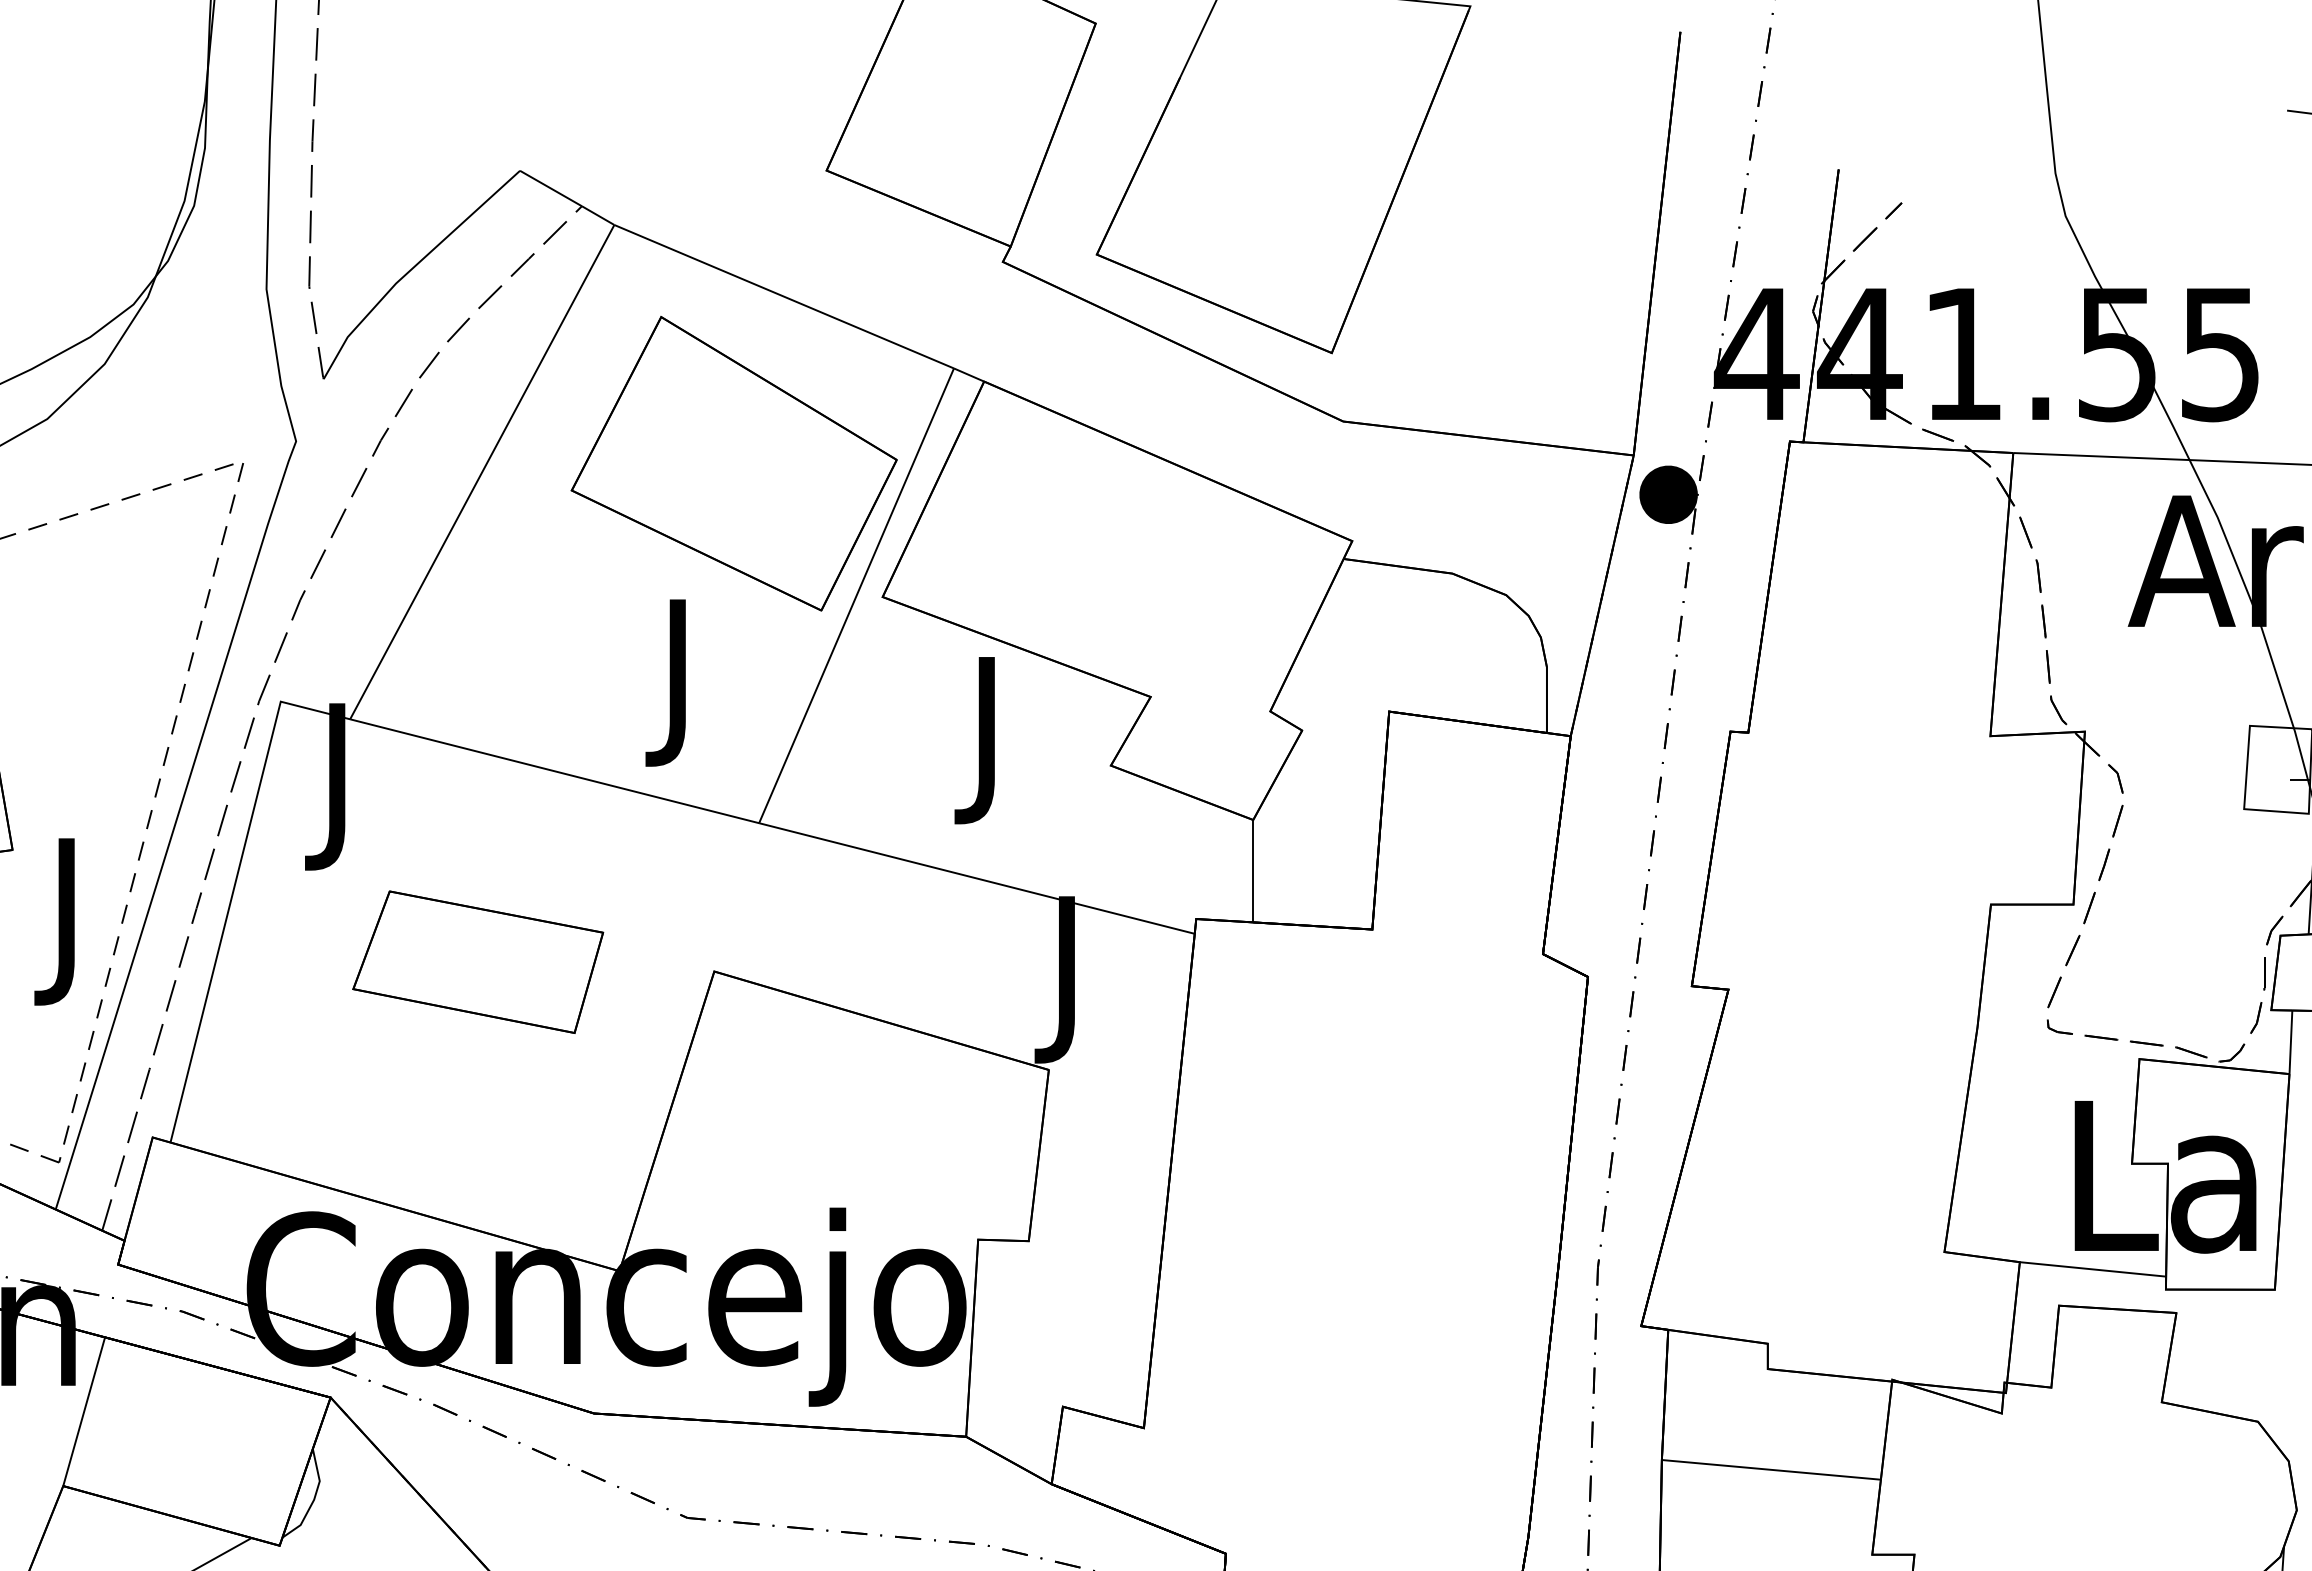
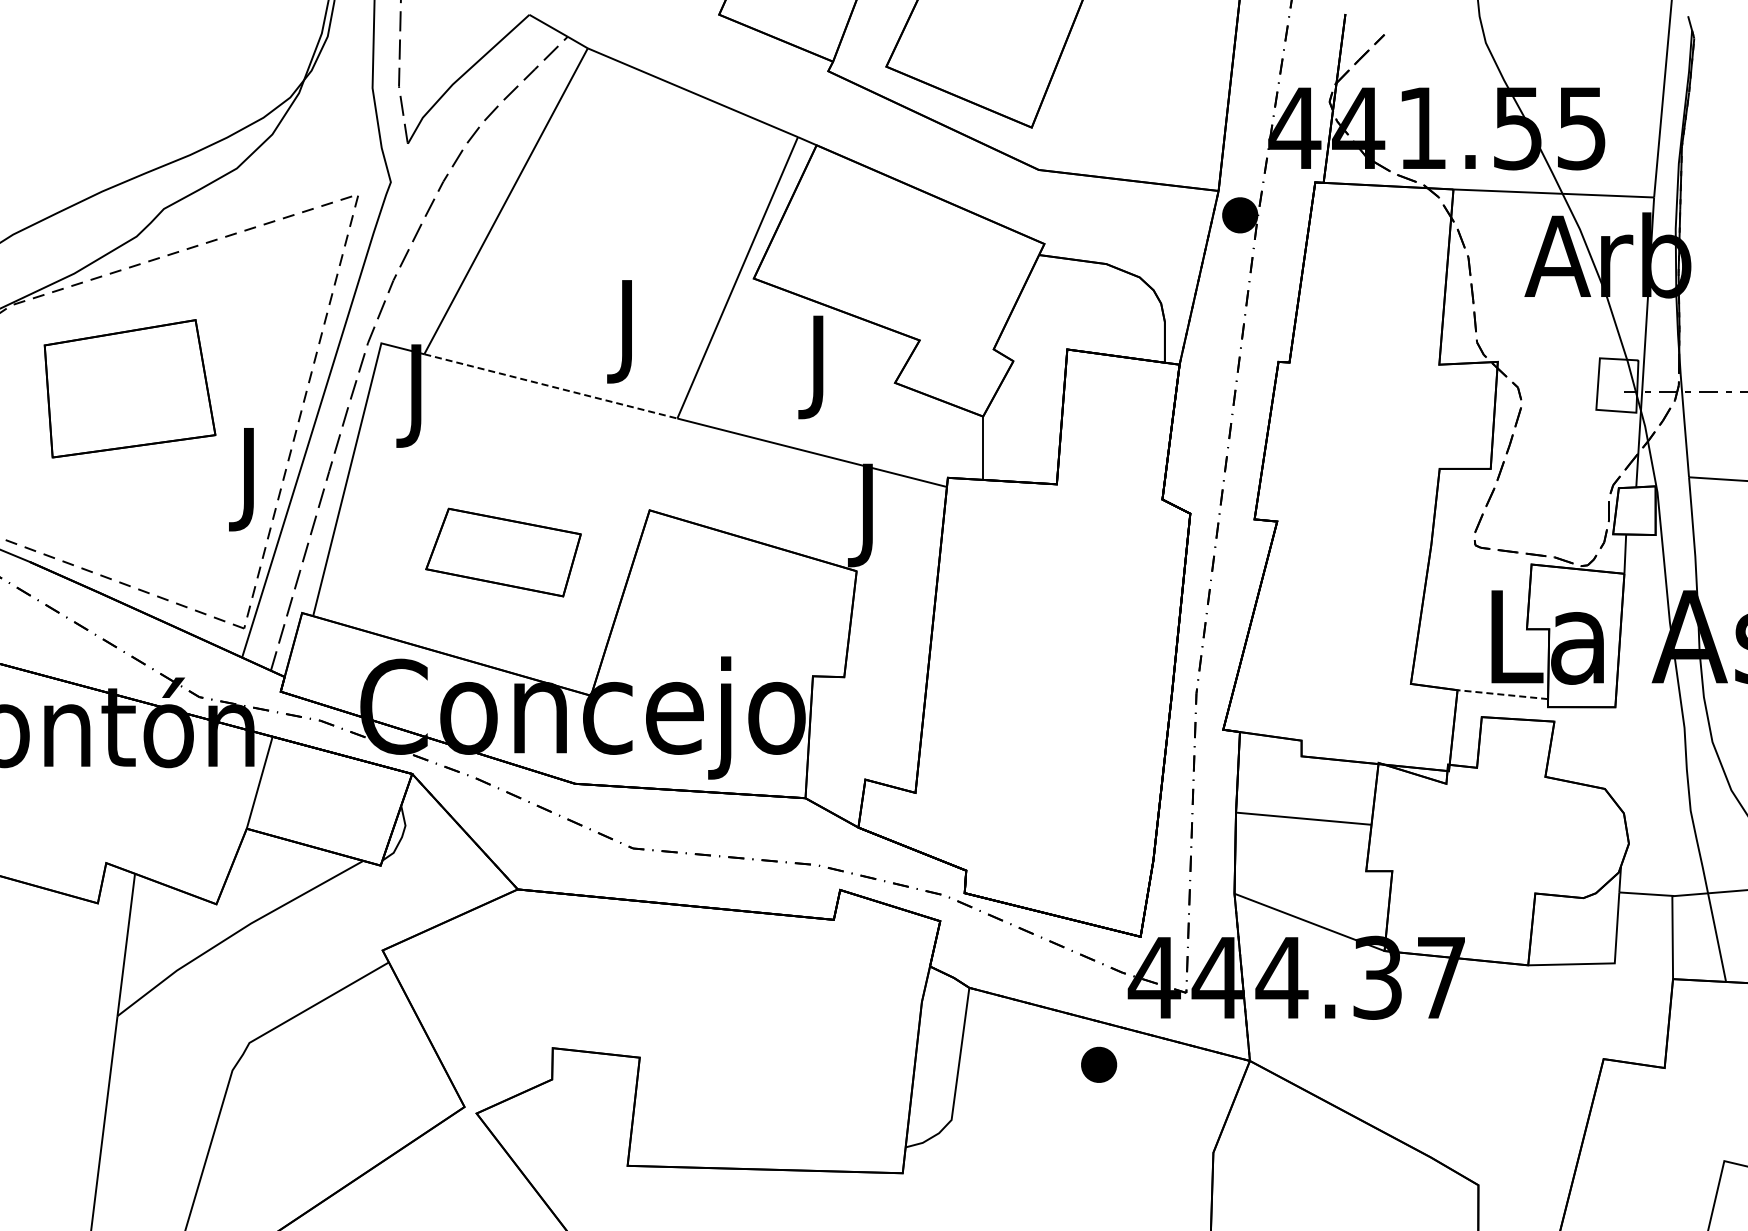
part: (733, 462) -> (661, 195), removed
line: (554, 771) -> (550, 386), solid -> dashed
part: (478, 962) -> (503, 552), moved
line: (2092, 1269) -> (1502, 694), solid -> dashed

